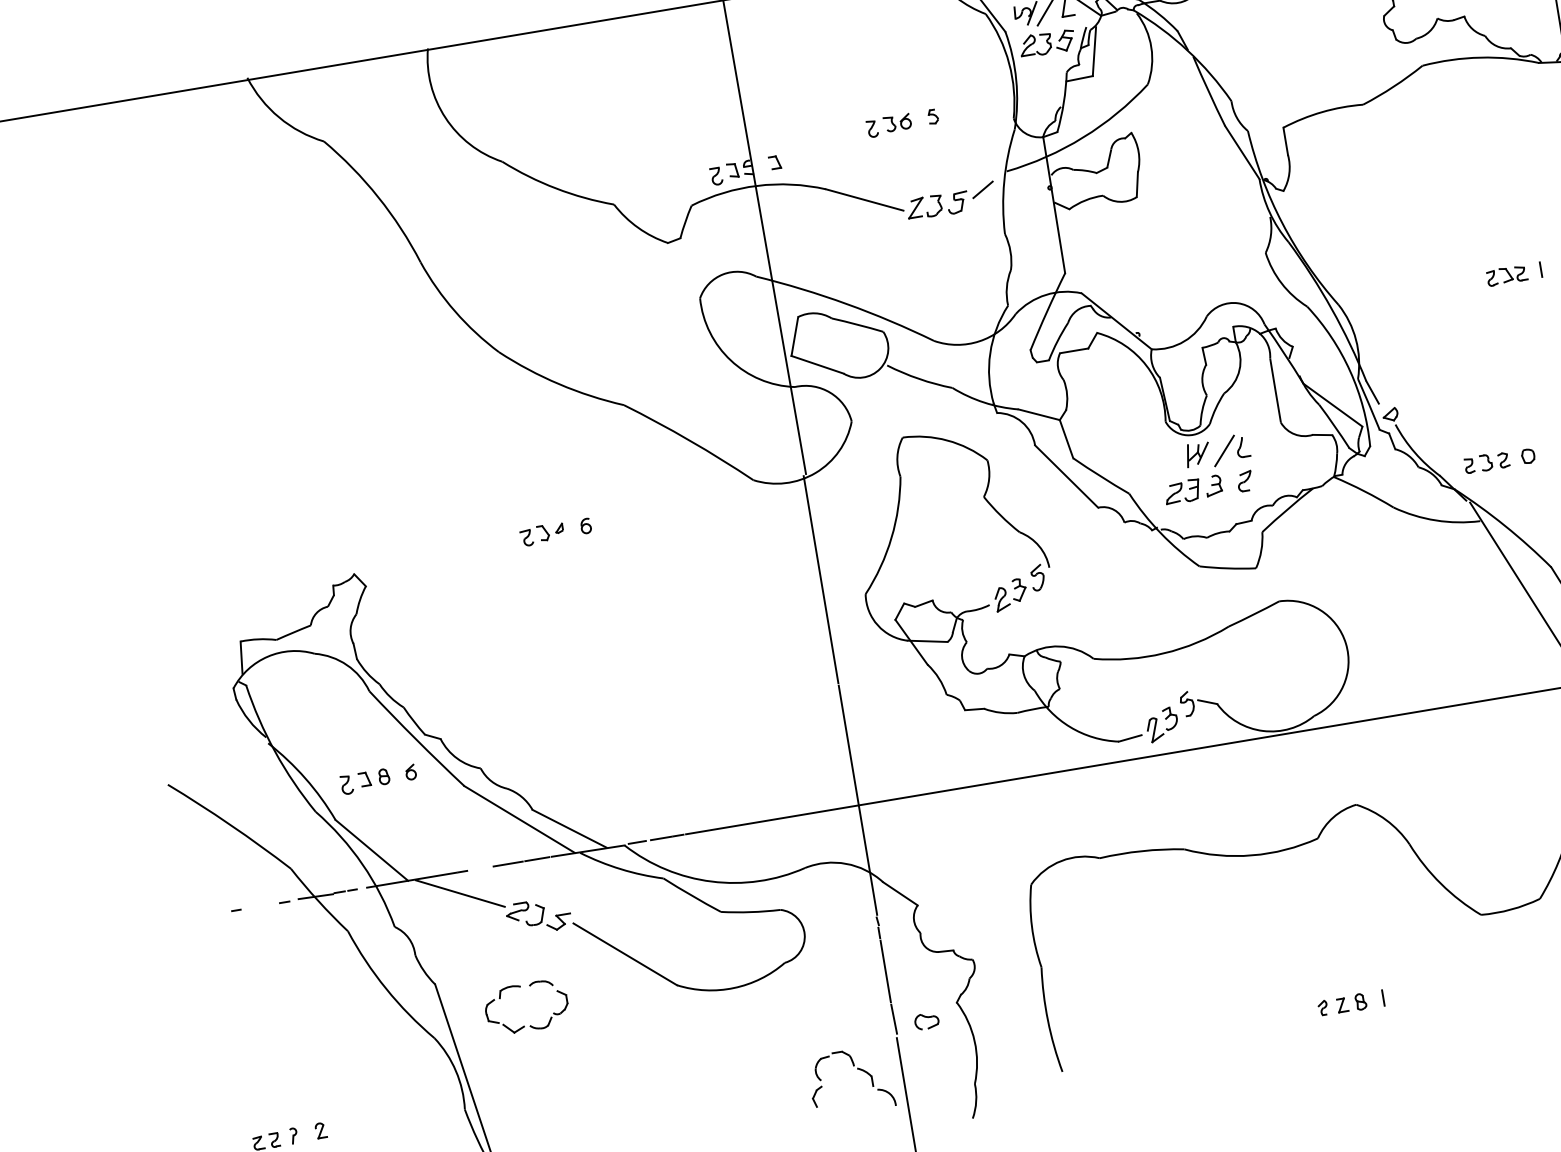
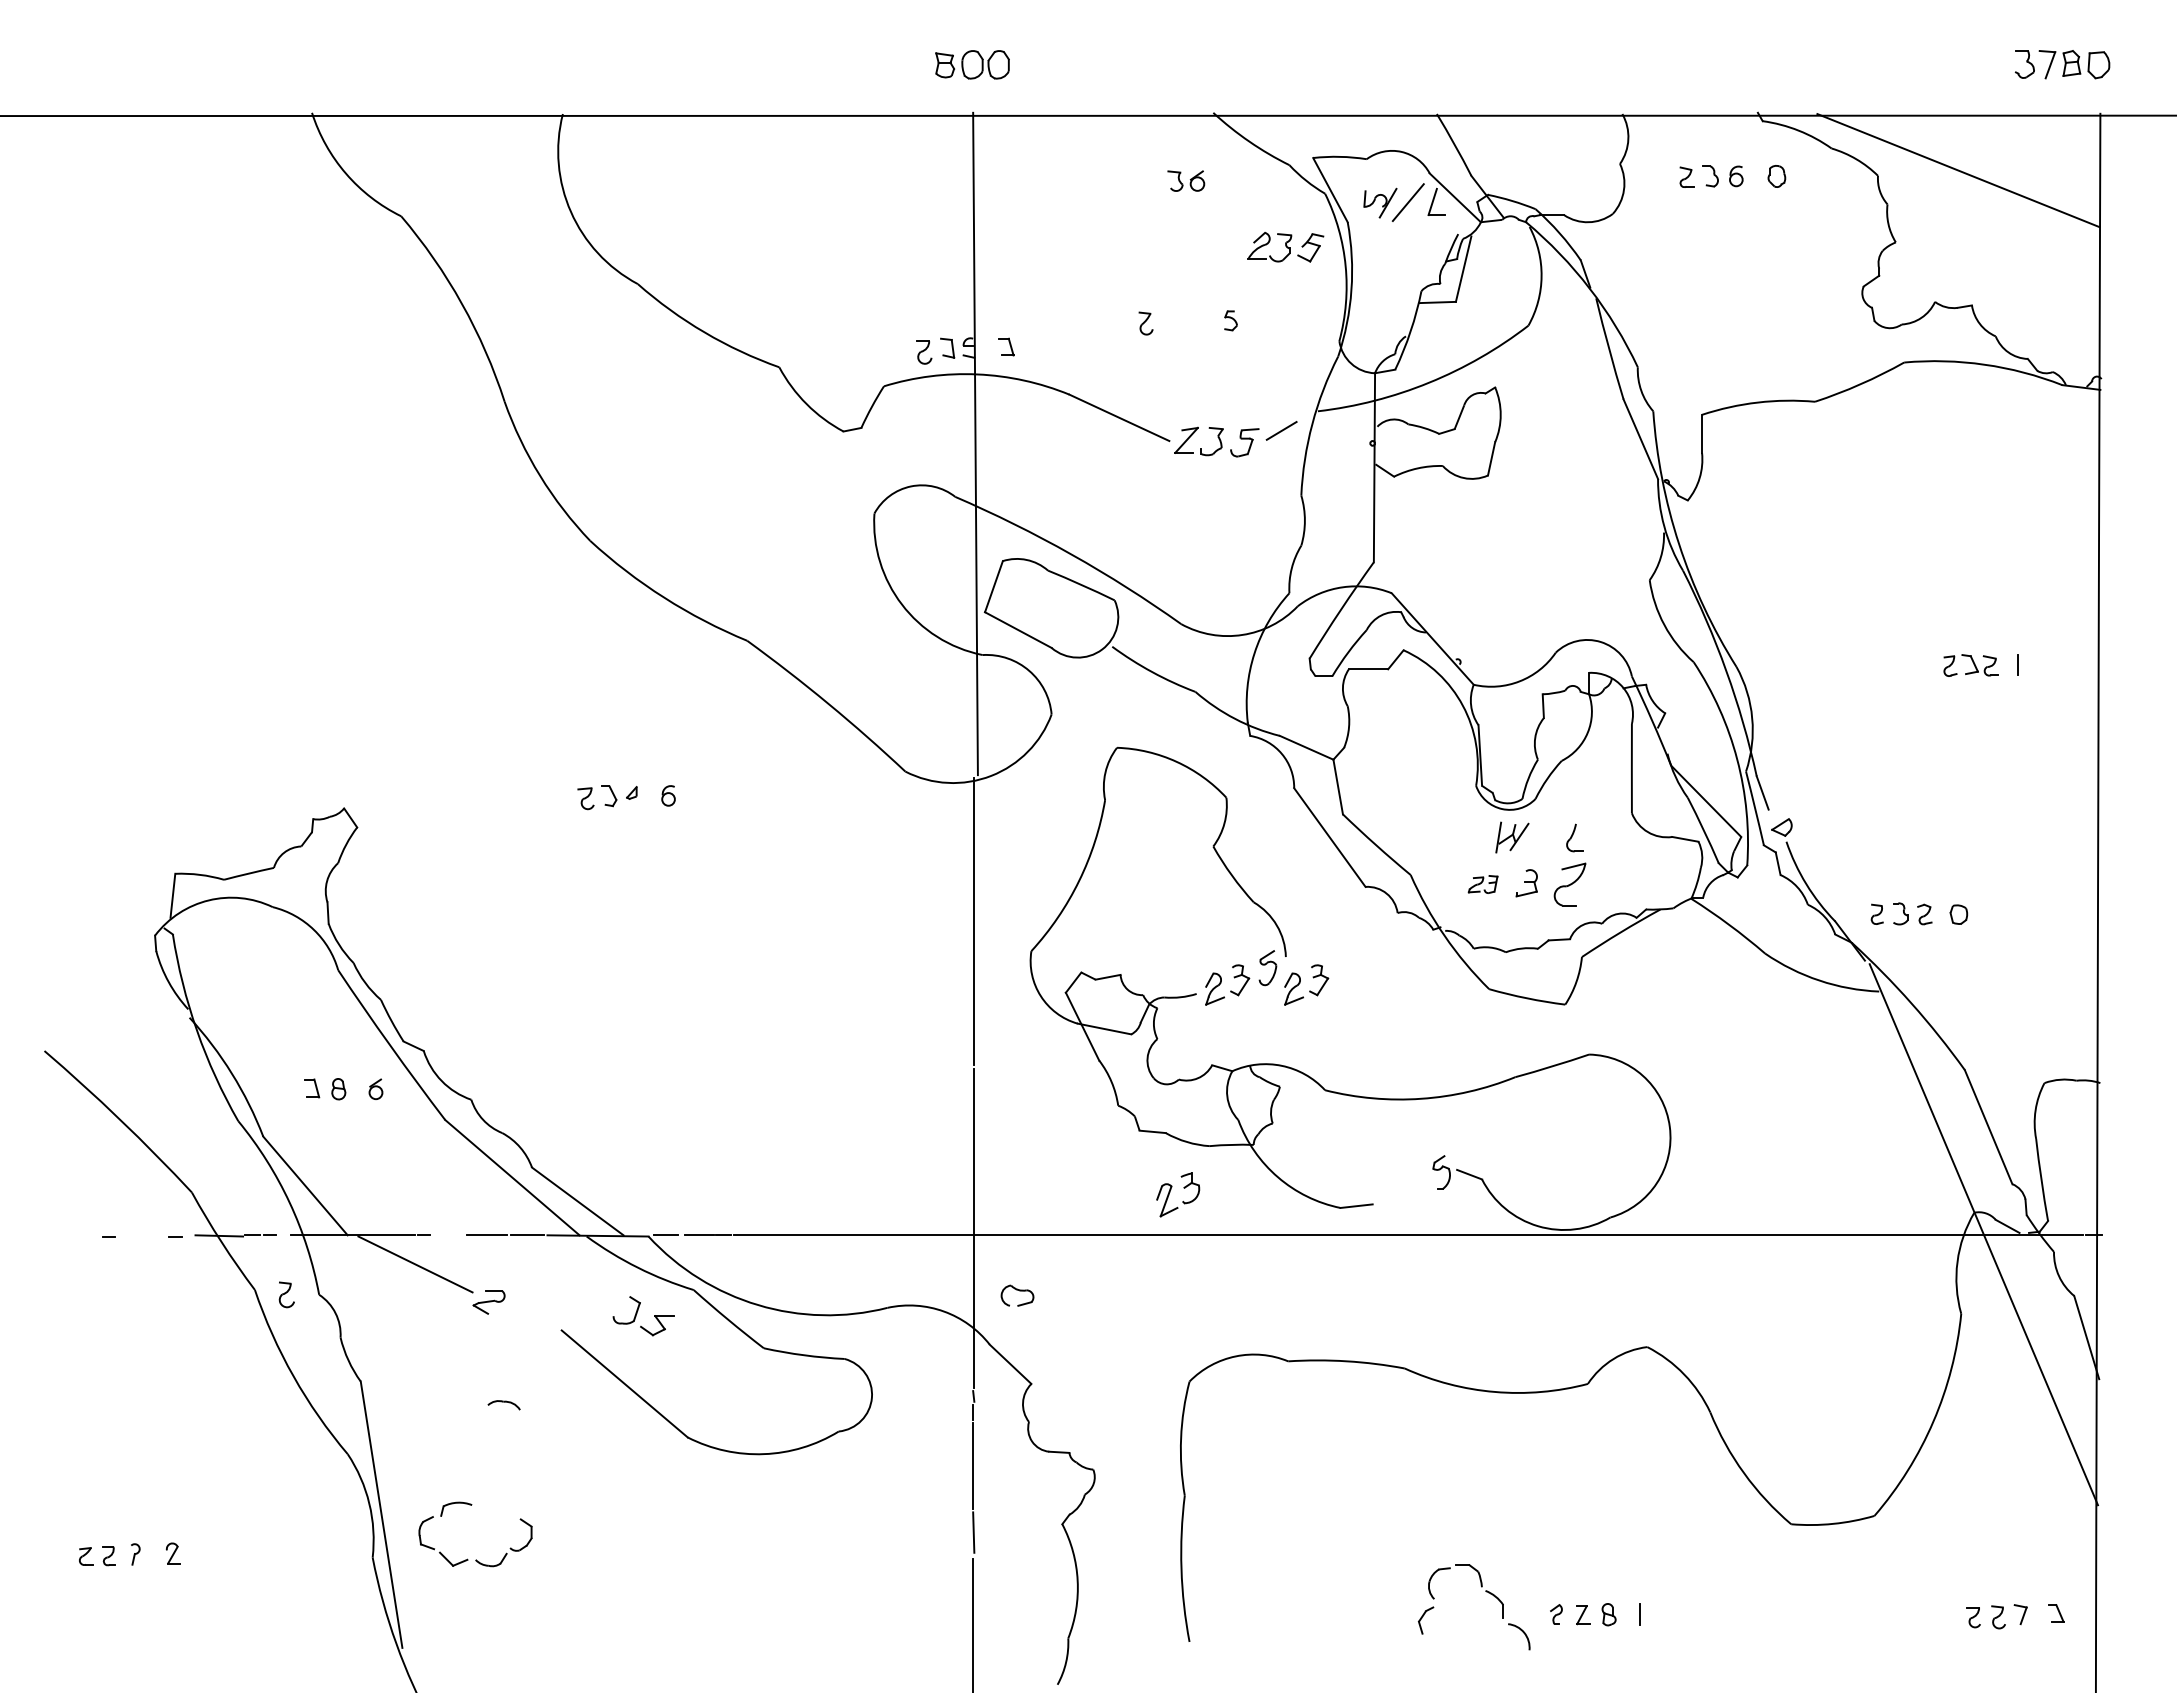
part: (1047, 43) -> (1285, 247), moved
part: (897, 122) -> (1186, 180), moved
line: (1224, 450) -> (1549, 838), removed
part: (1244, 481) -> (1569, 884), size x1.6
part: (1182, 491) -> (1482, 884), size x0.6
part: (1063, 585) -> (1300, 983), added
part: (1165, 719) -> (1183, 1188), moved
part: (346, 784) -> (286, 1294), moved
part: (543, 915) -> (637, 1313), moved
part: (926, 1021) -> (1017, 1295), moved
part: (530, 1025) -> (476, 1559), moved
part: (858, 1069) -> (1486, 1592), moved

